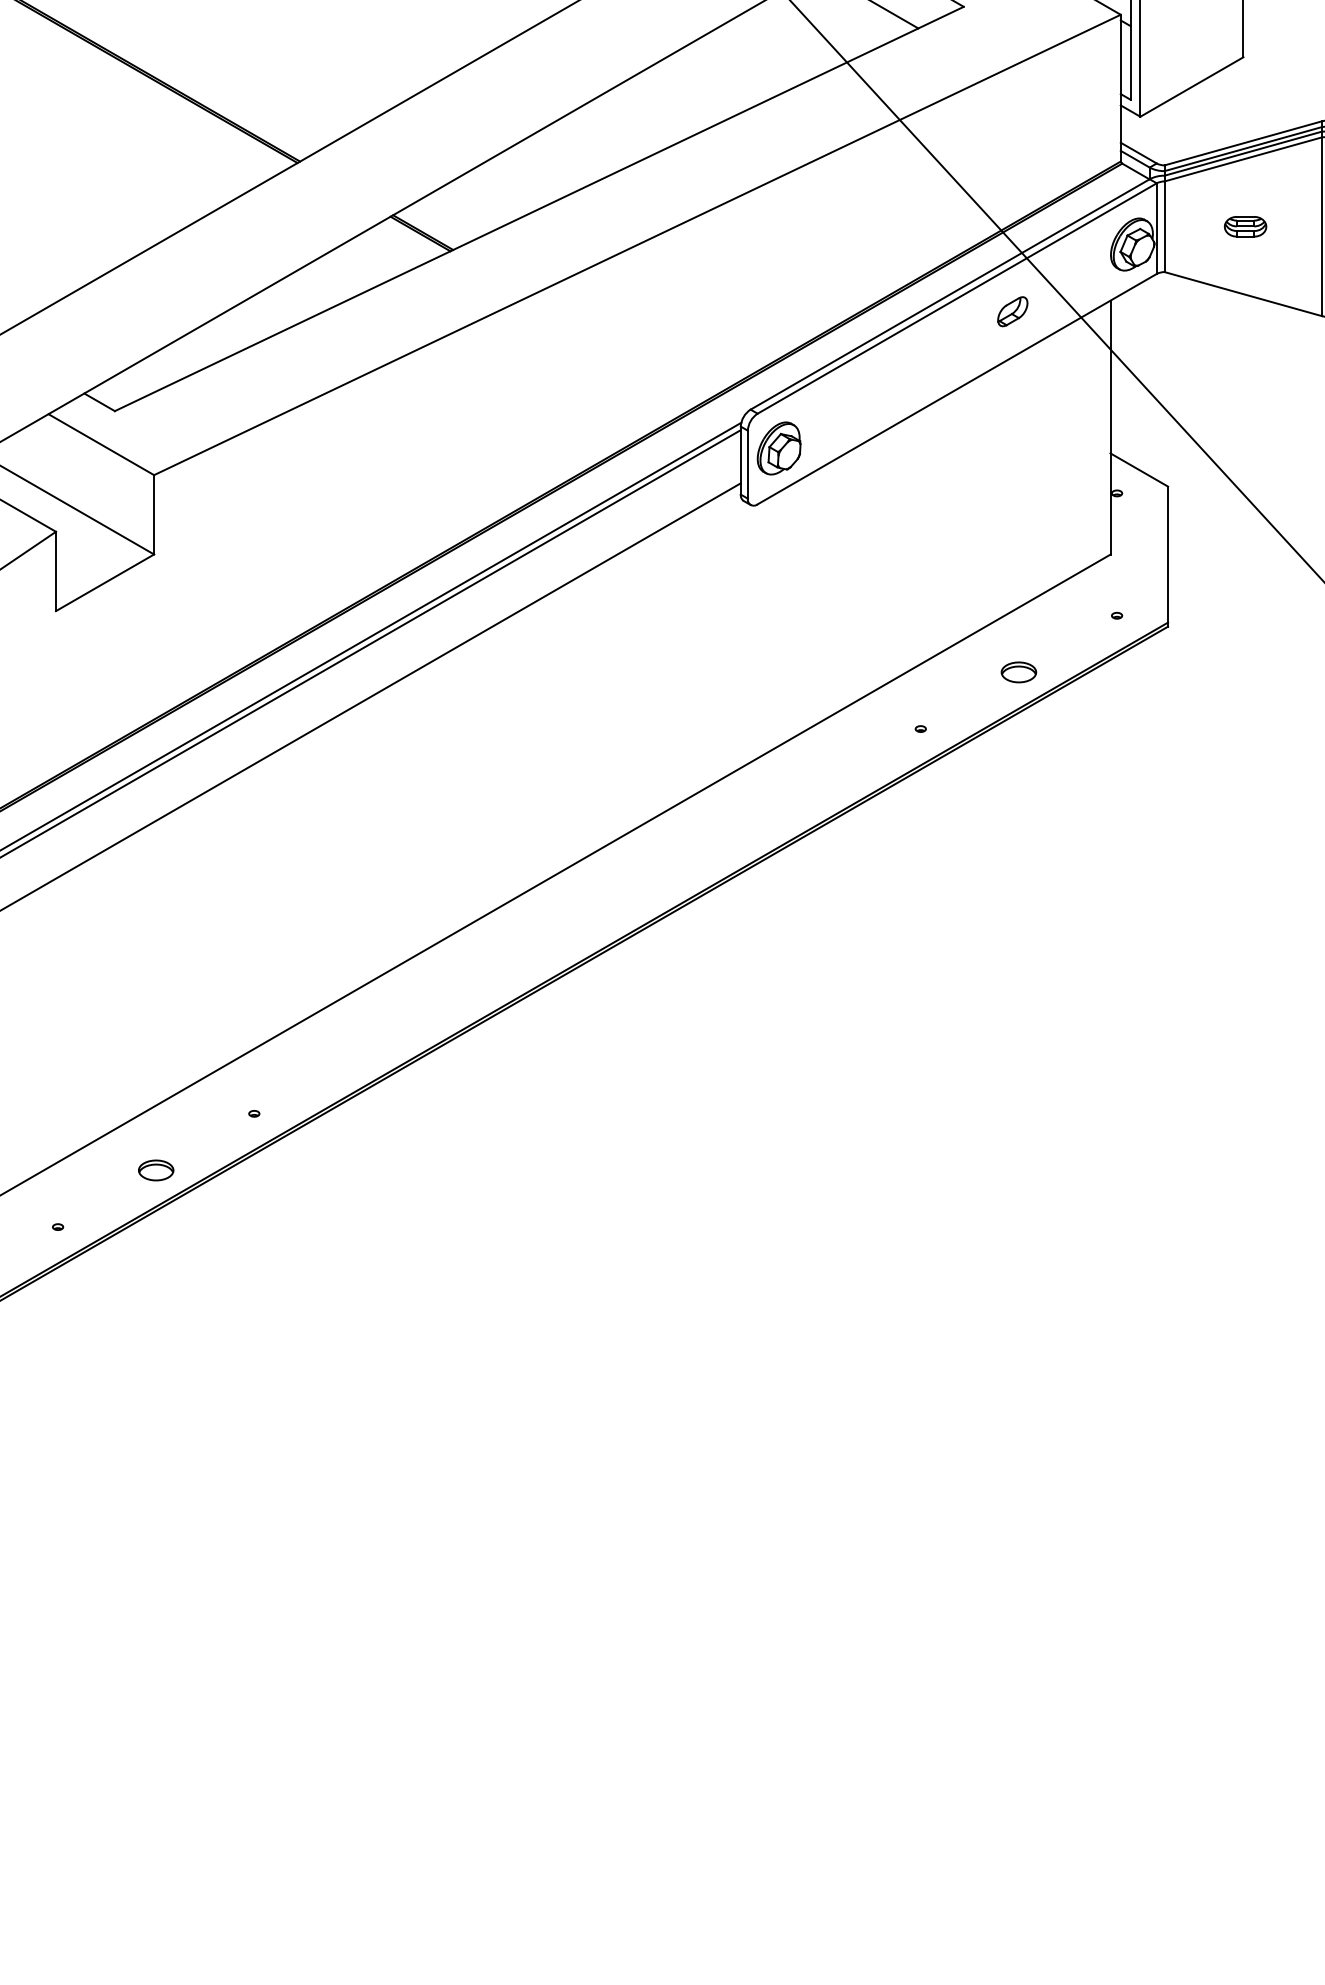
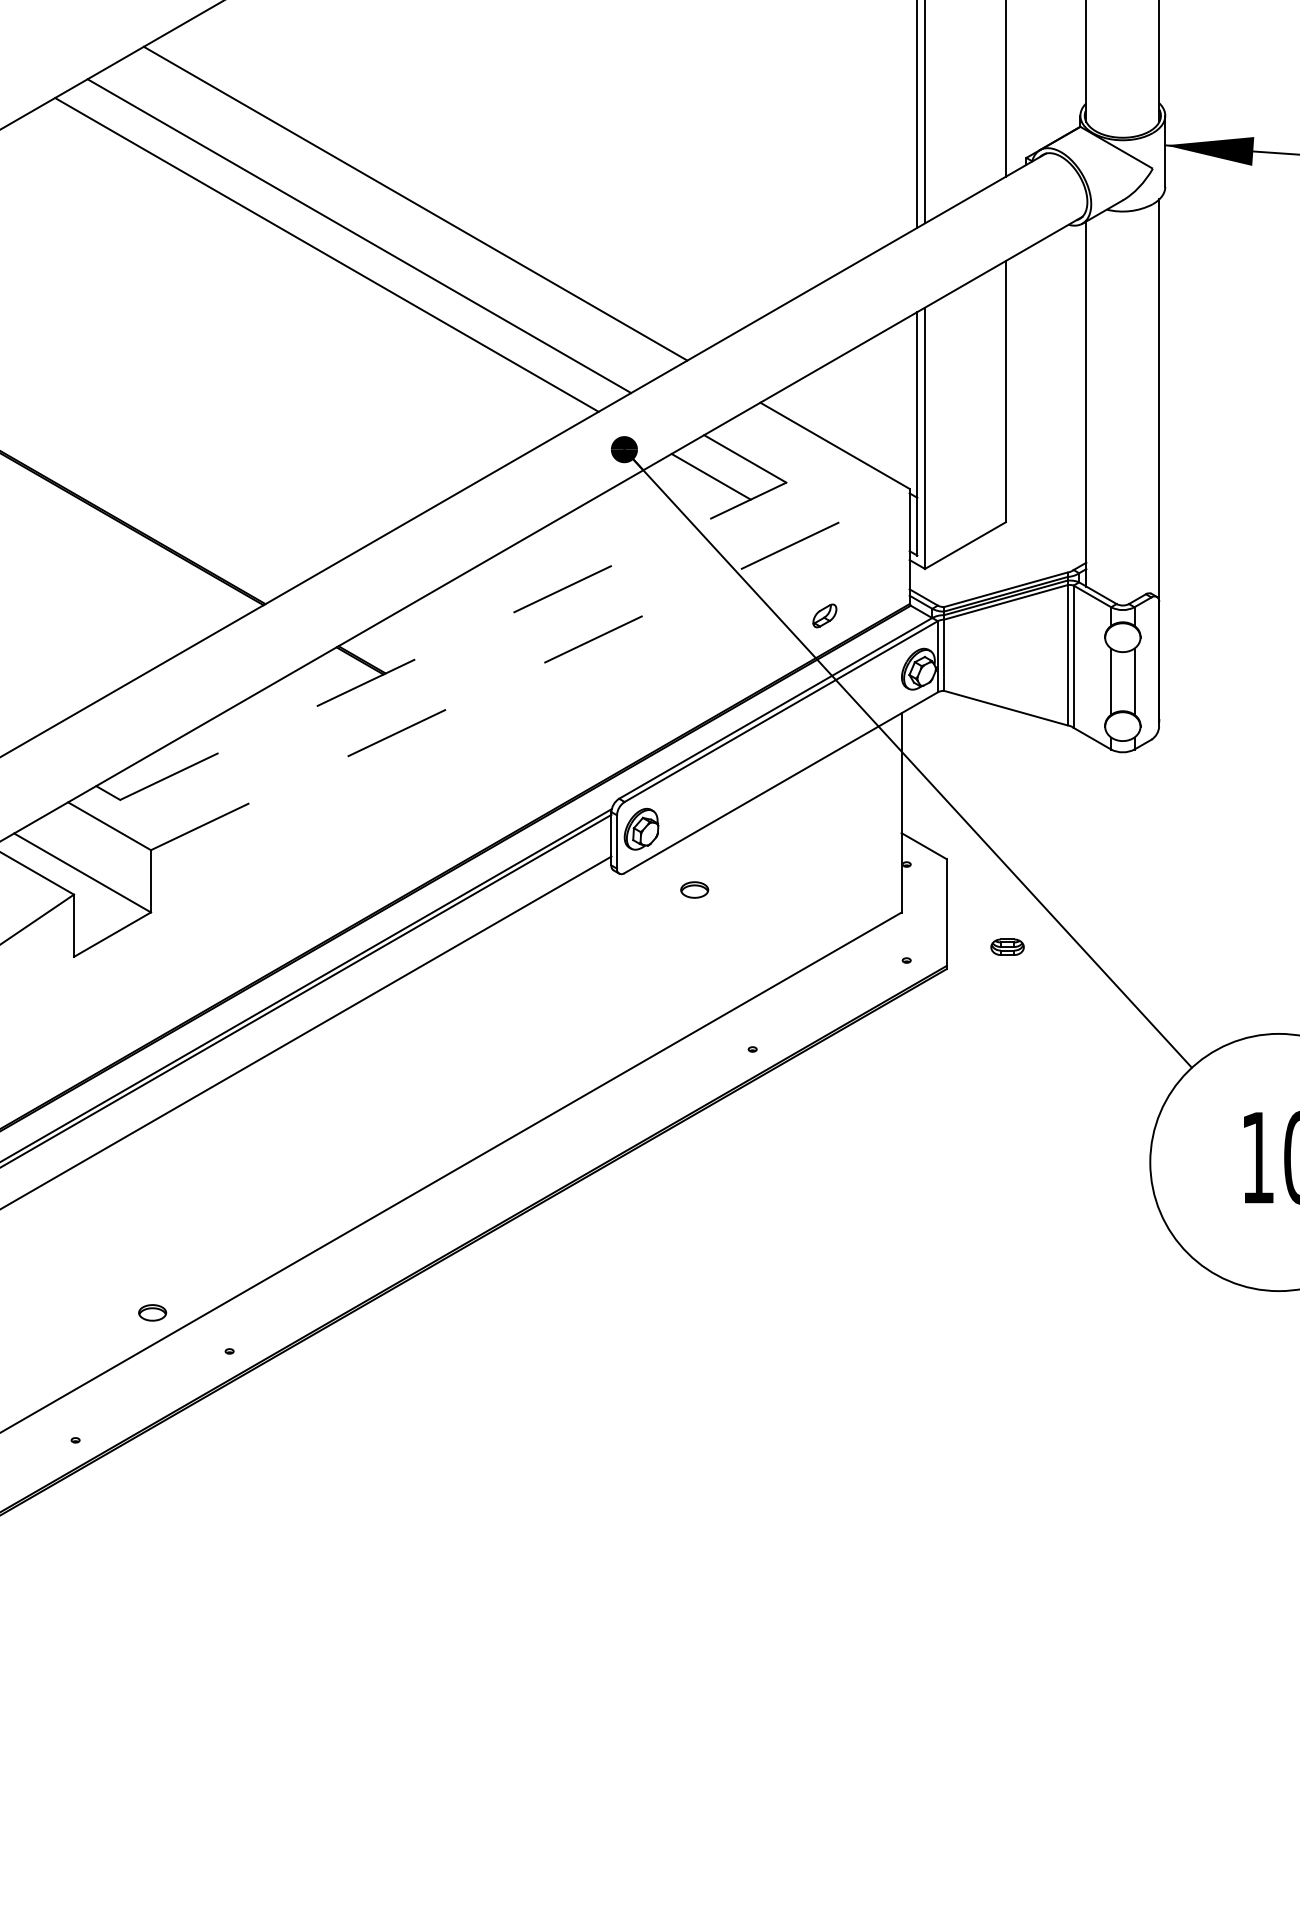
line: (539, 209) -> (453, 641), solid -> dashed
part: (1245, 225) -> (1007, 946), moved
line: (637, 244) -> (530, 669), solid -> dashed
part: (1012, 311) -> (824, 615), moved
part: (1018, 671) -> (694, 889), moved
part: (156, 1169) -> (152, 1312), moved

